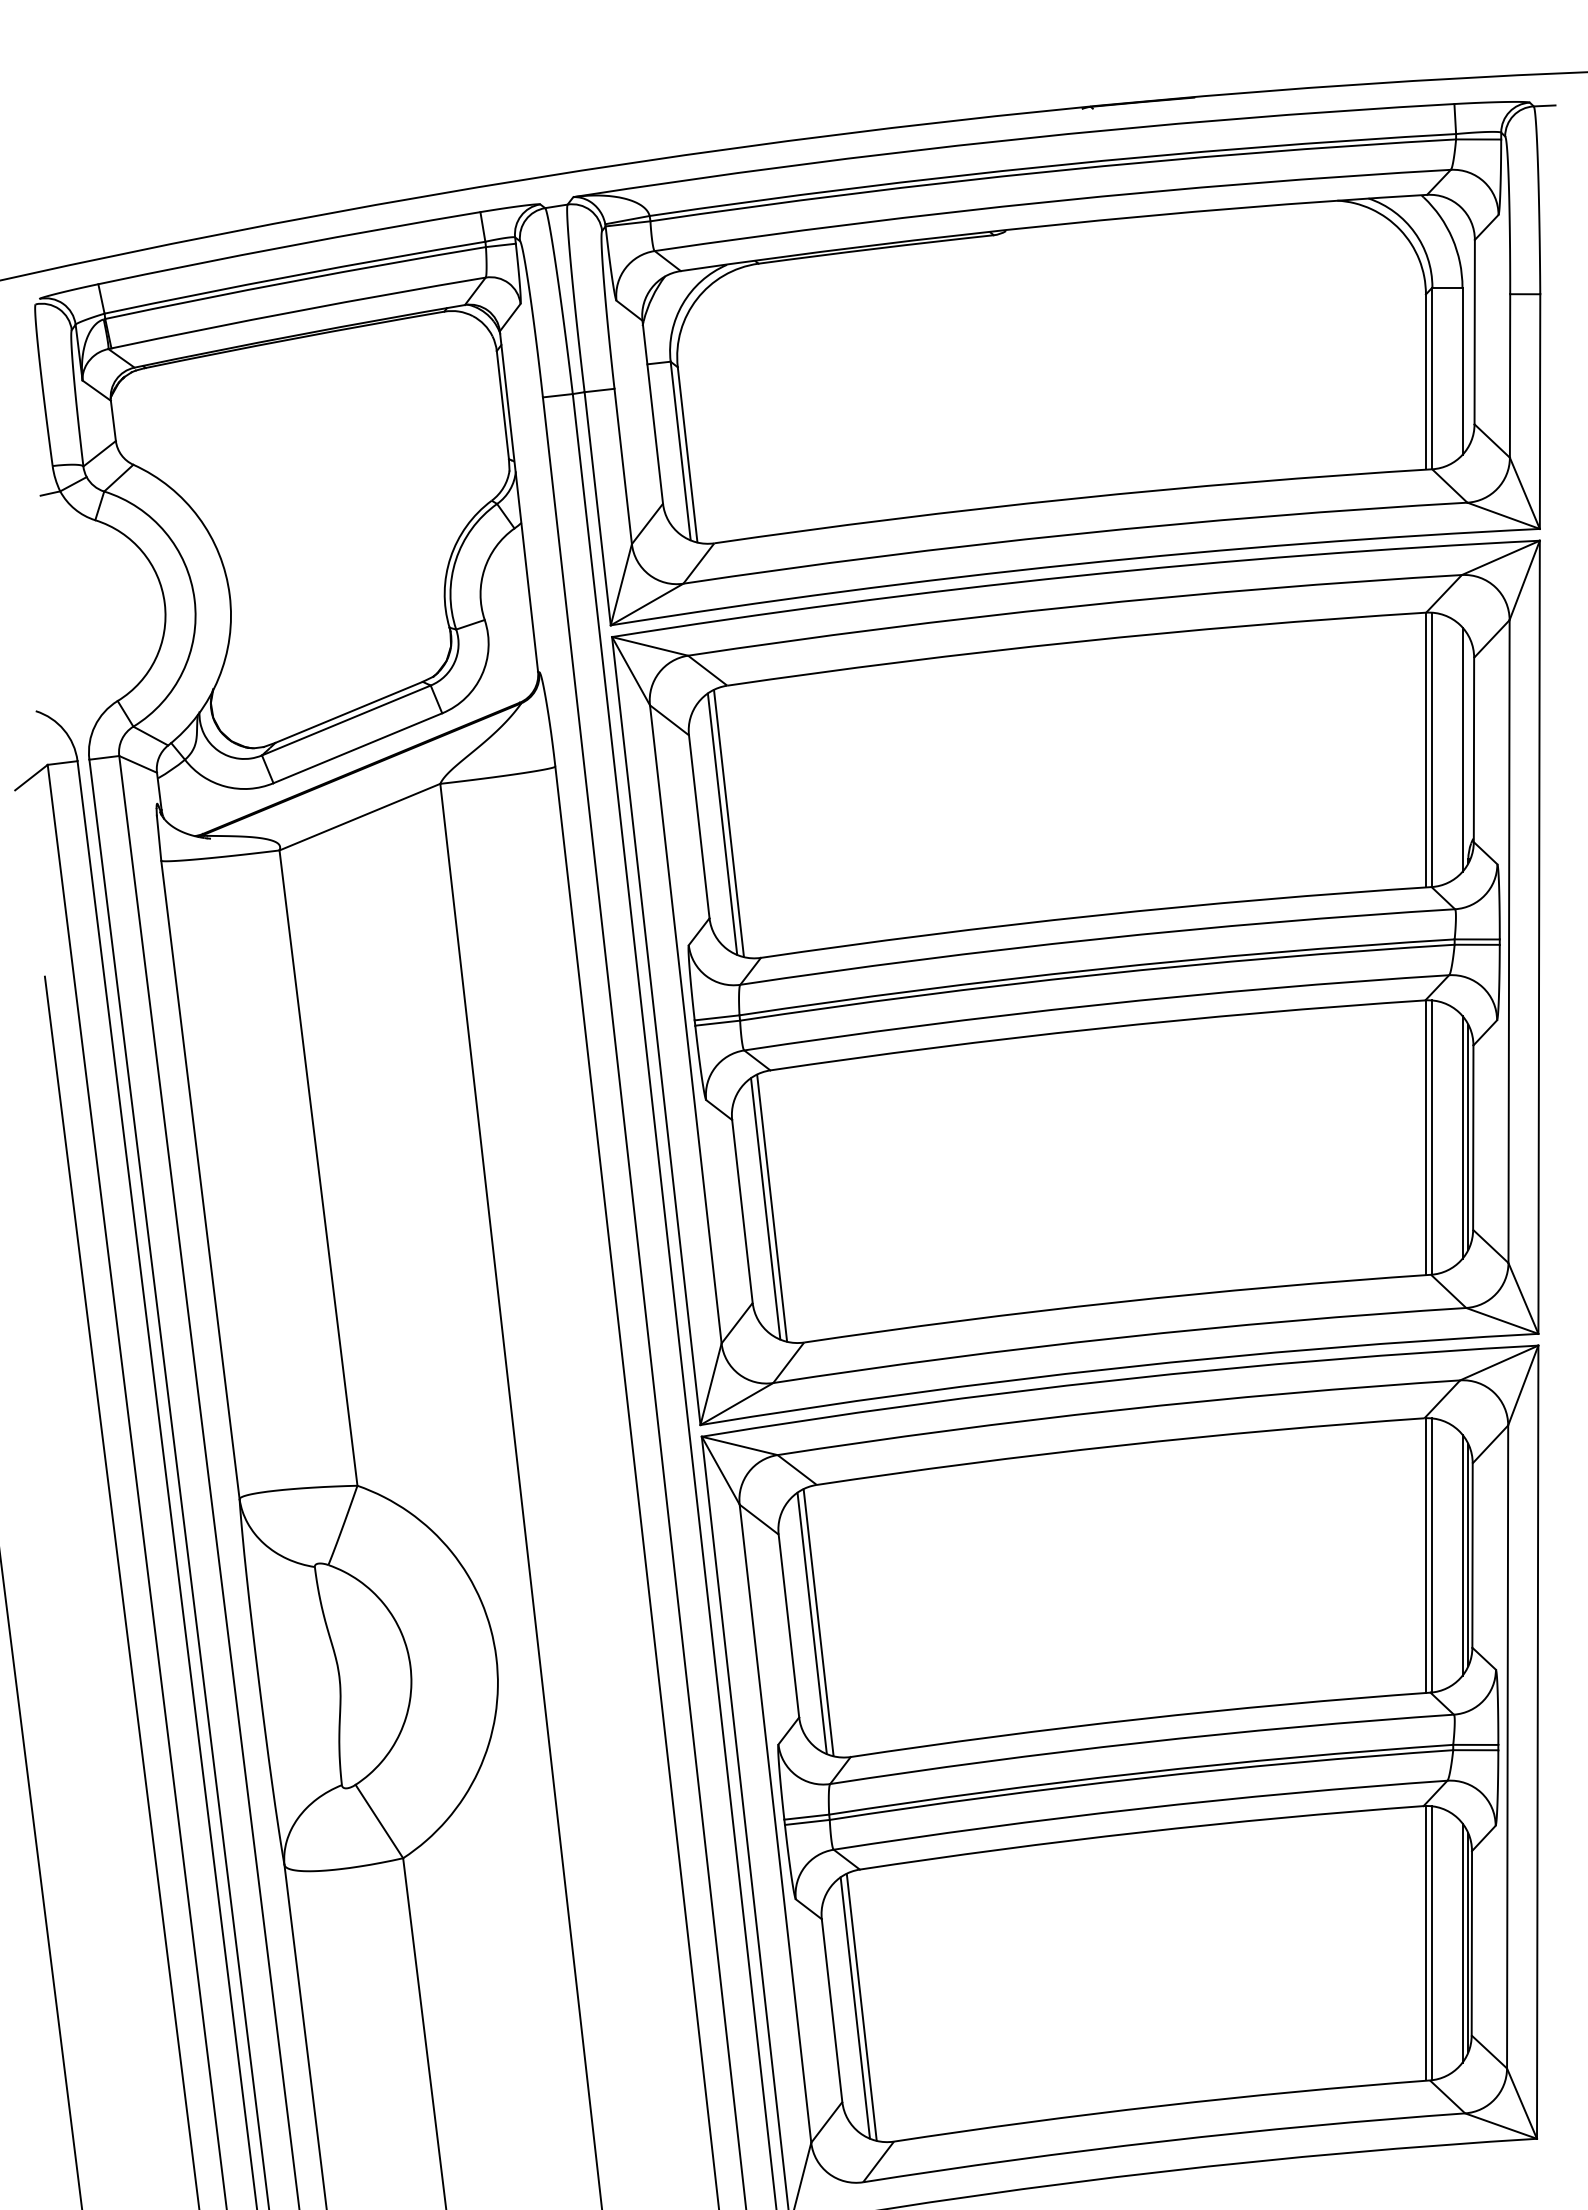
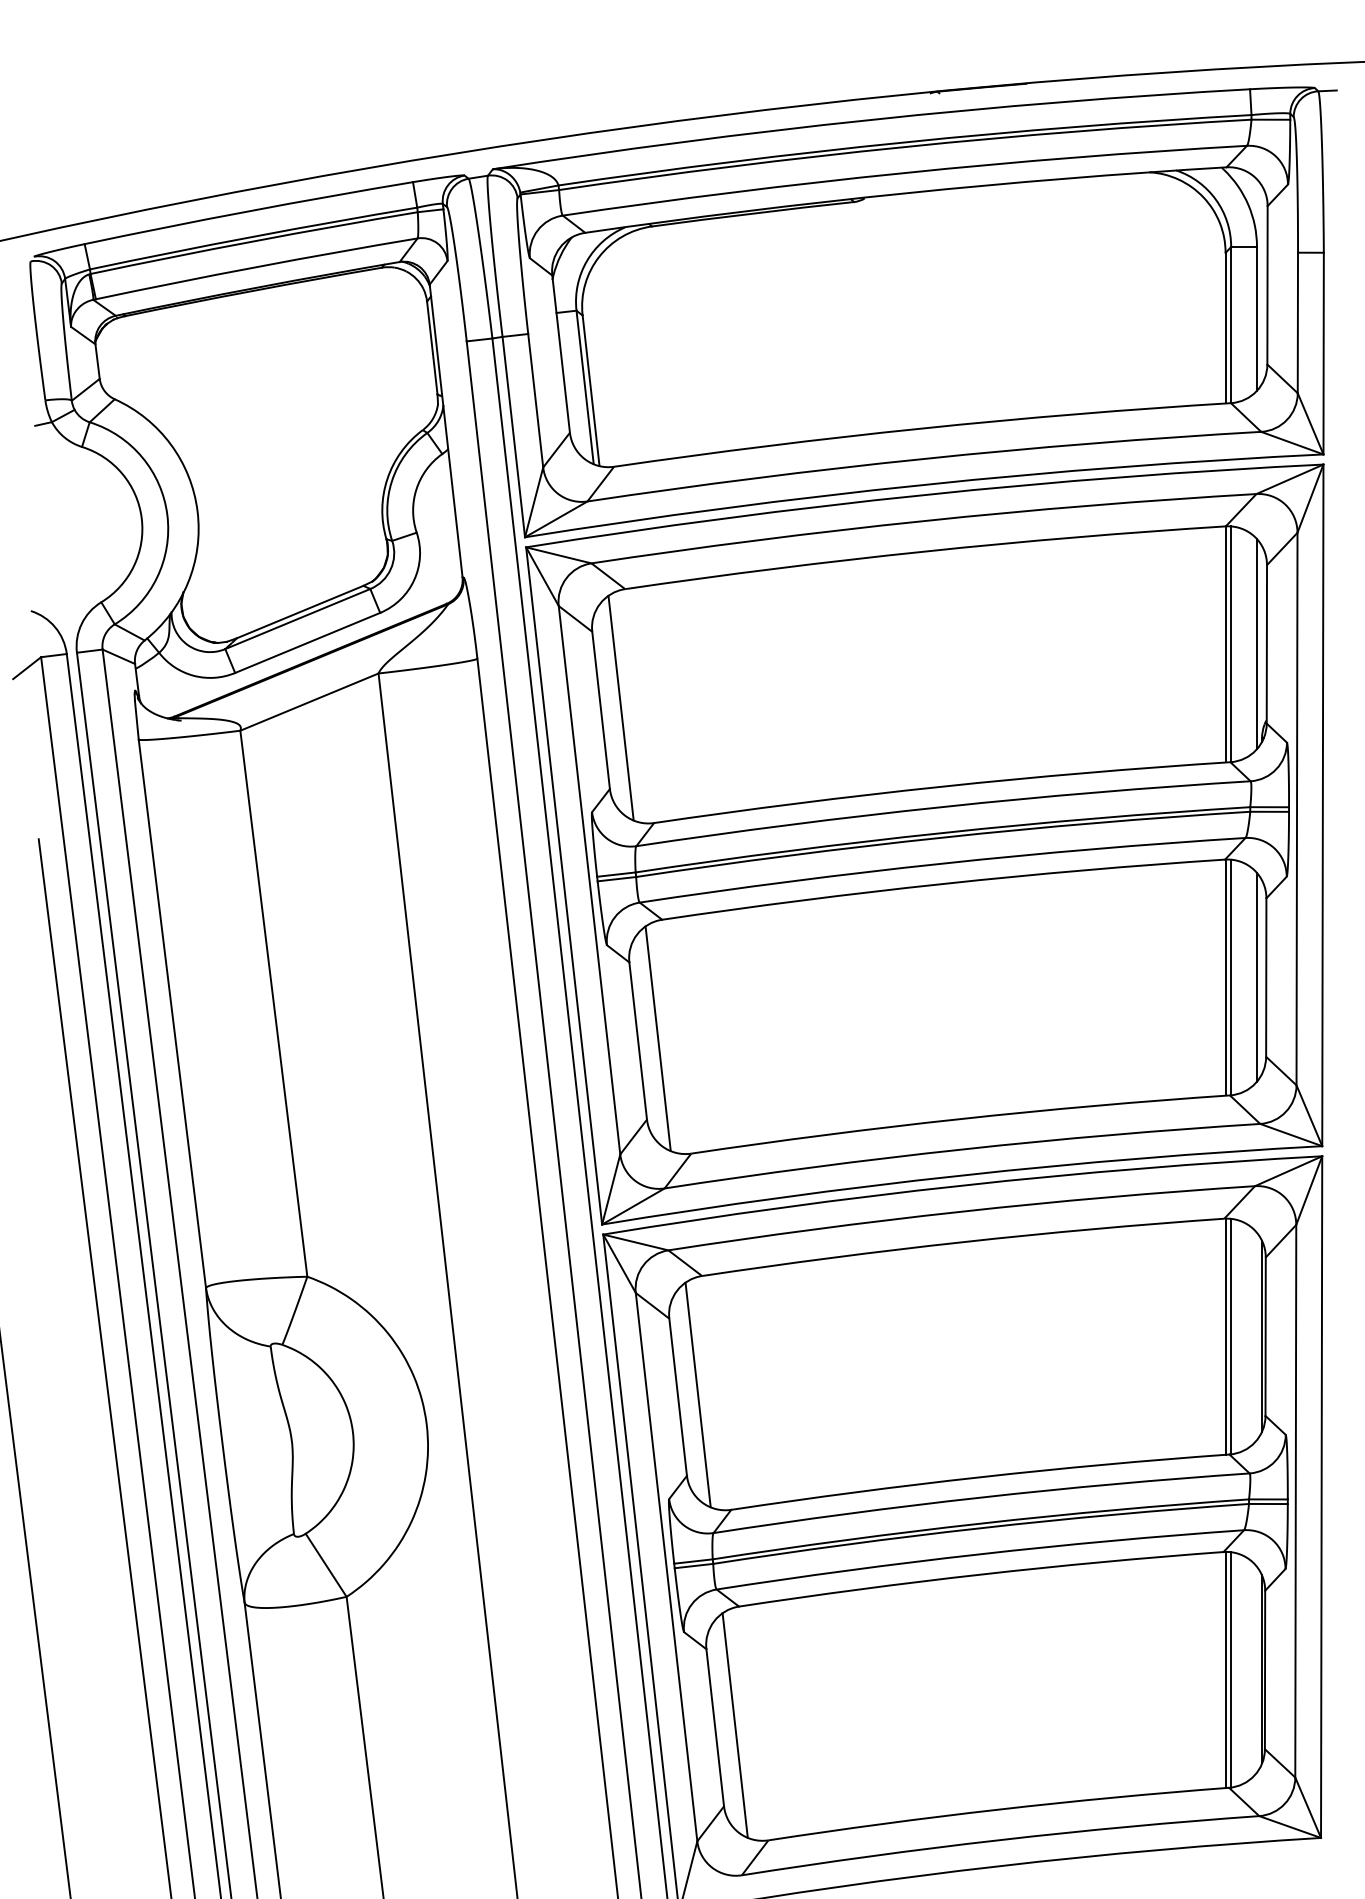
line: (728, 823) -> (626, 707), removed
line: (1468, 1136) -> (1262, 976), removed
line: (772, 1207) -> (664, 1037), removed
line: (1462, 1555) -> (1257, 1336), removed
line: (818, 1622) -> (703, 1394), removed
line: (1462, 1942) -> (1257, 1669), removed
line: (861, 2006) -> (740, 1724), removed

